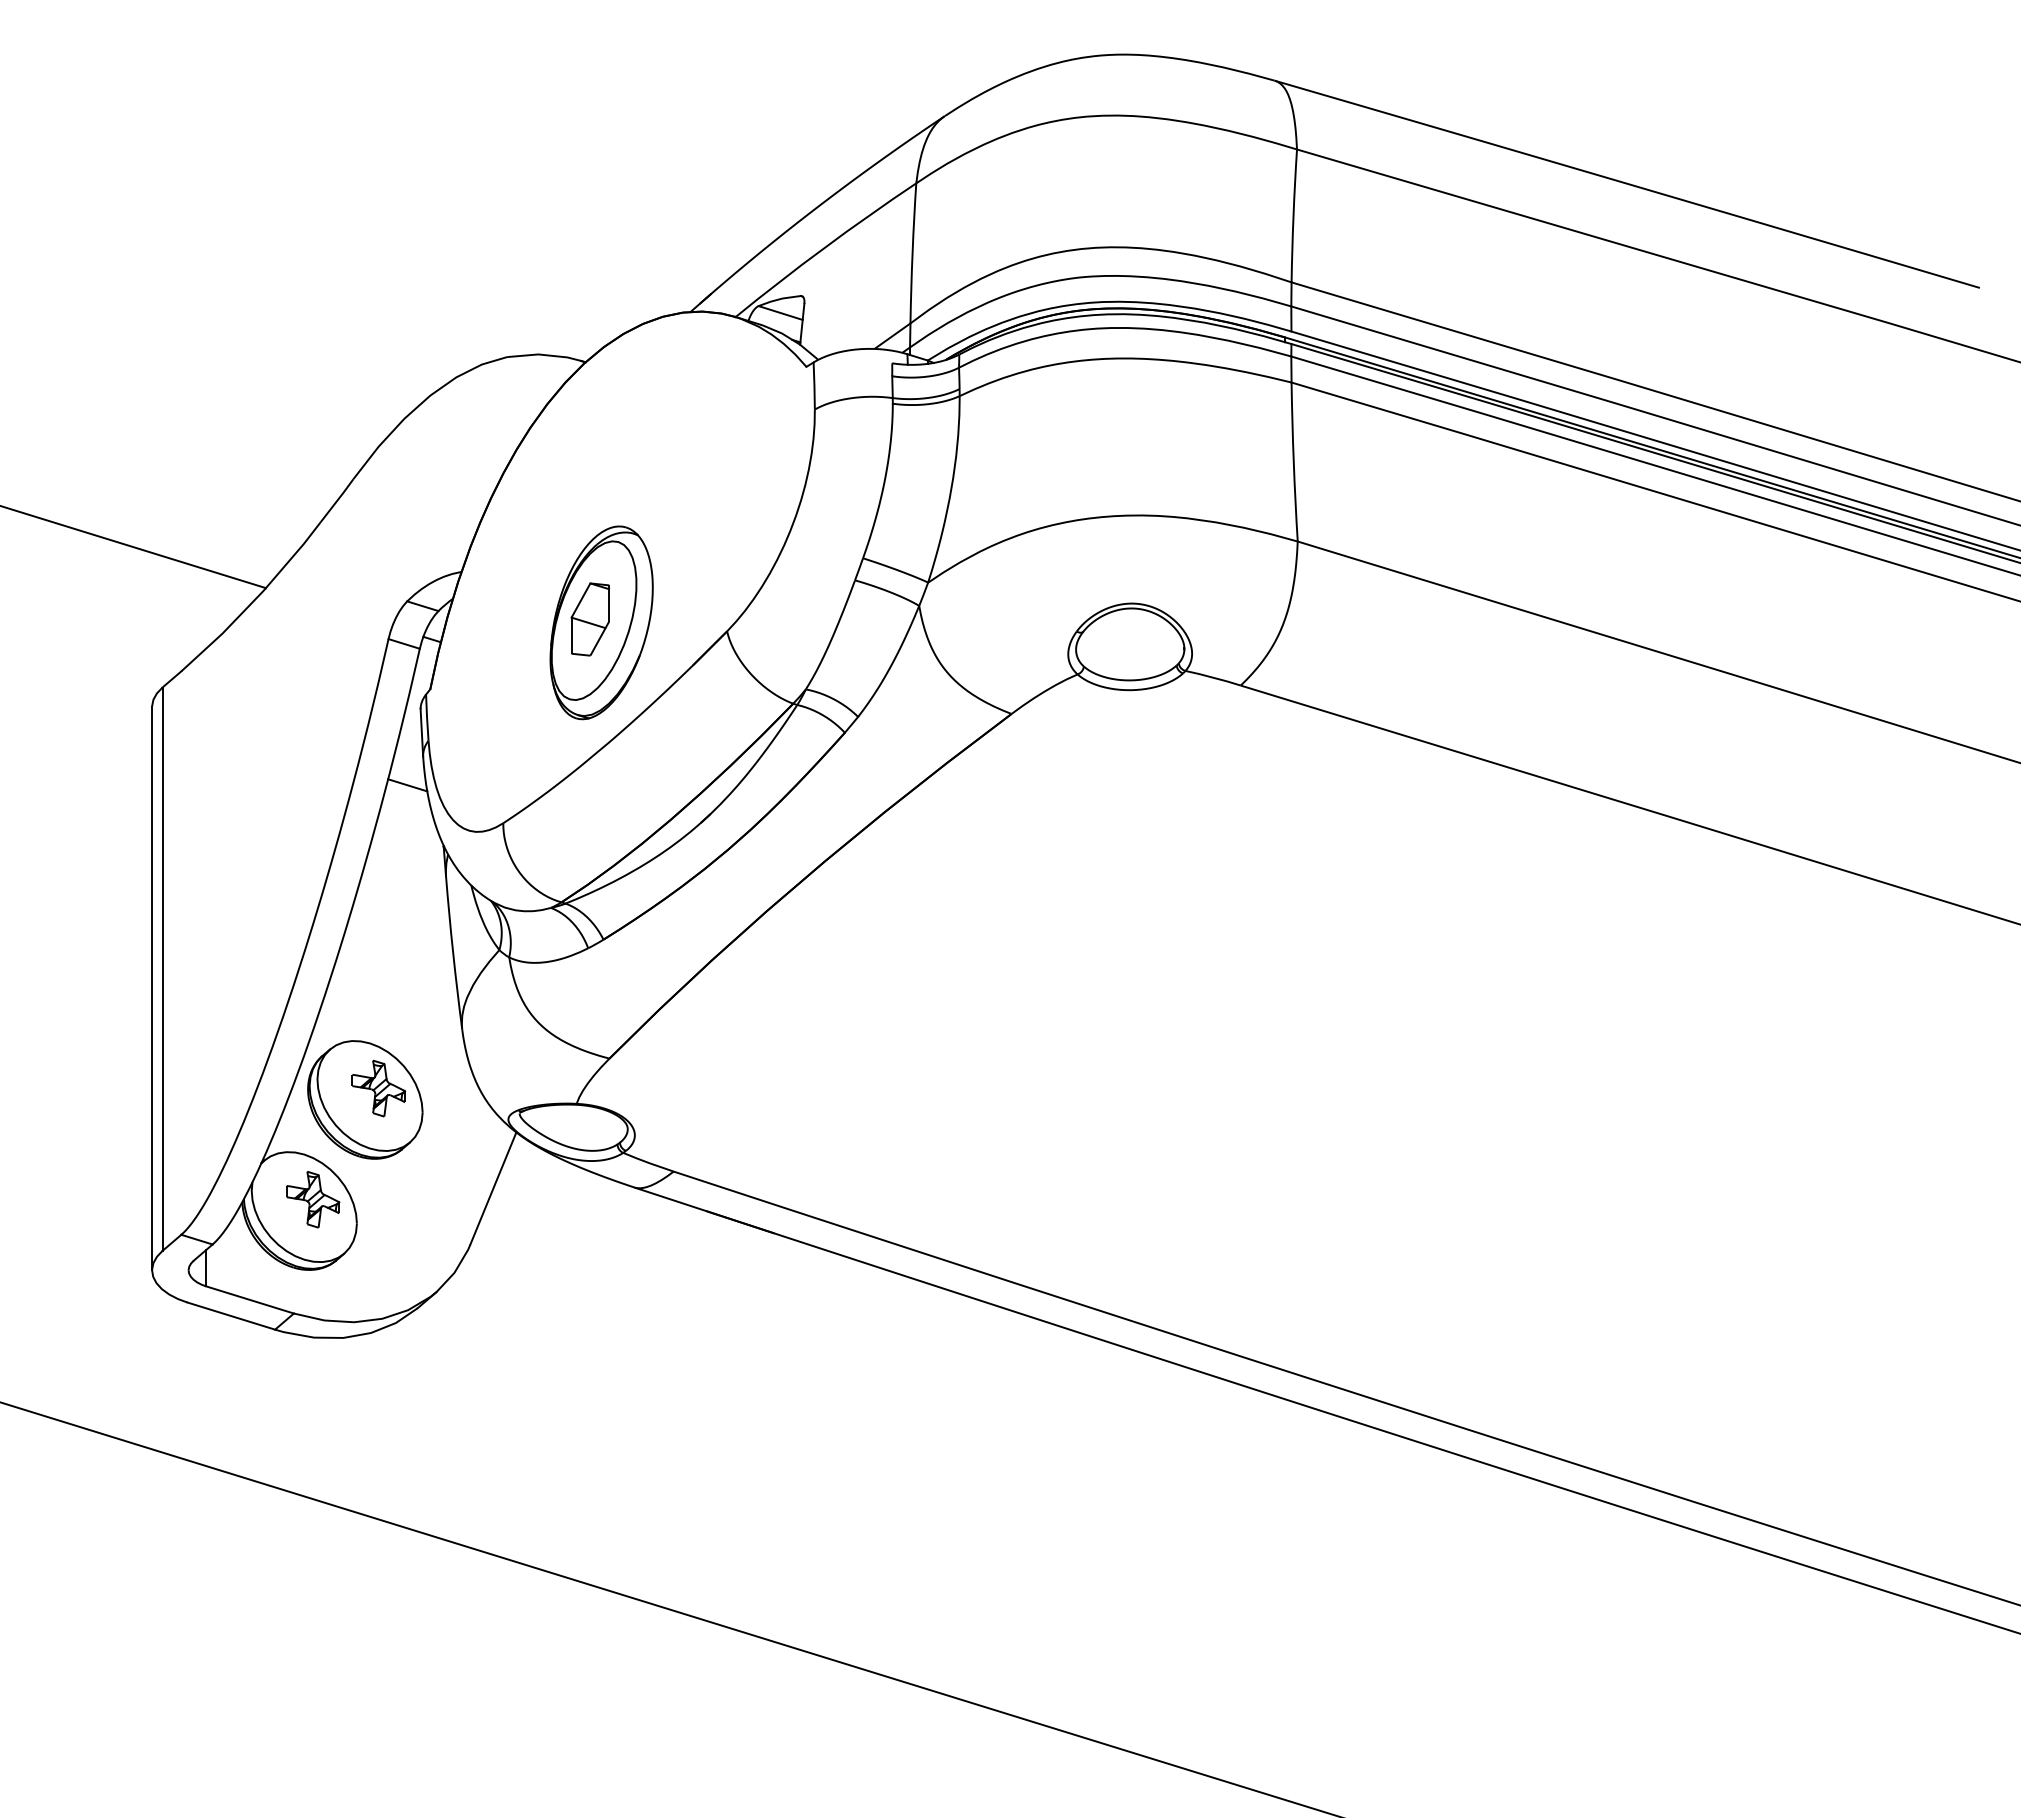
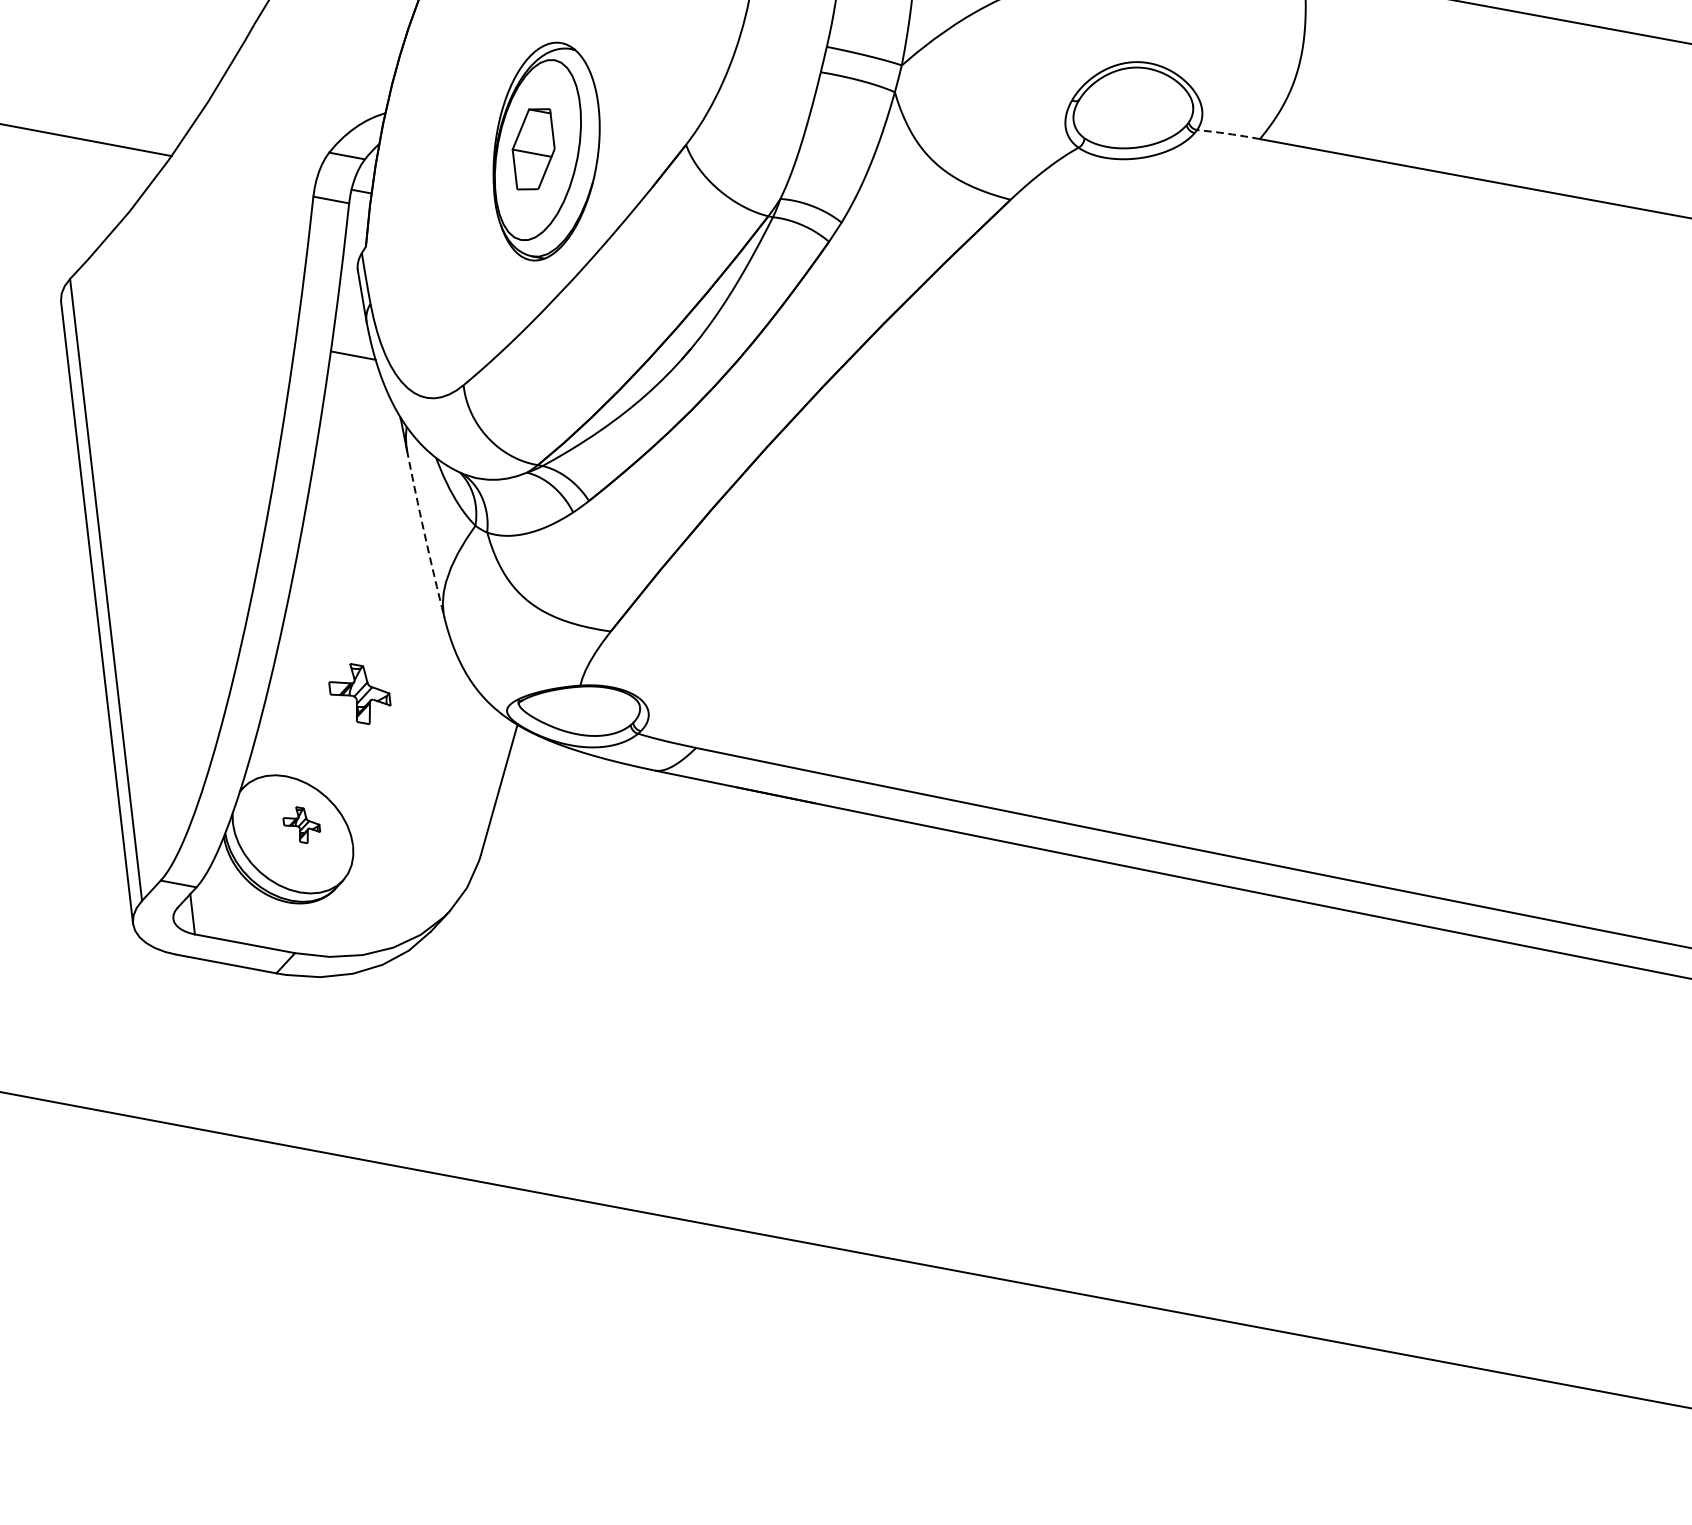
arc: (1213, 677) -> (1228, 133), solid -> dashed
arc: (453, 952) -> (425, 534), solid -> dashed
part: (365, 1099) -> (346, 707), removed
part: (313, 1199) -> (302, 824), size x0.6

